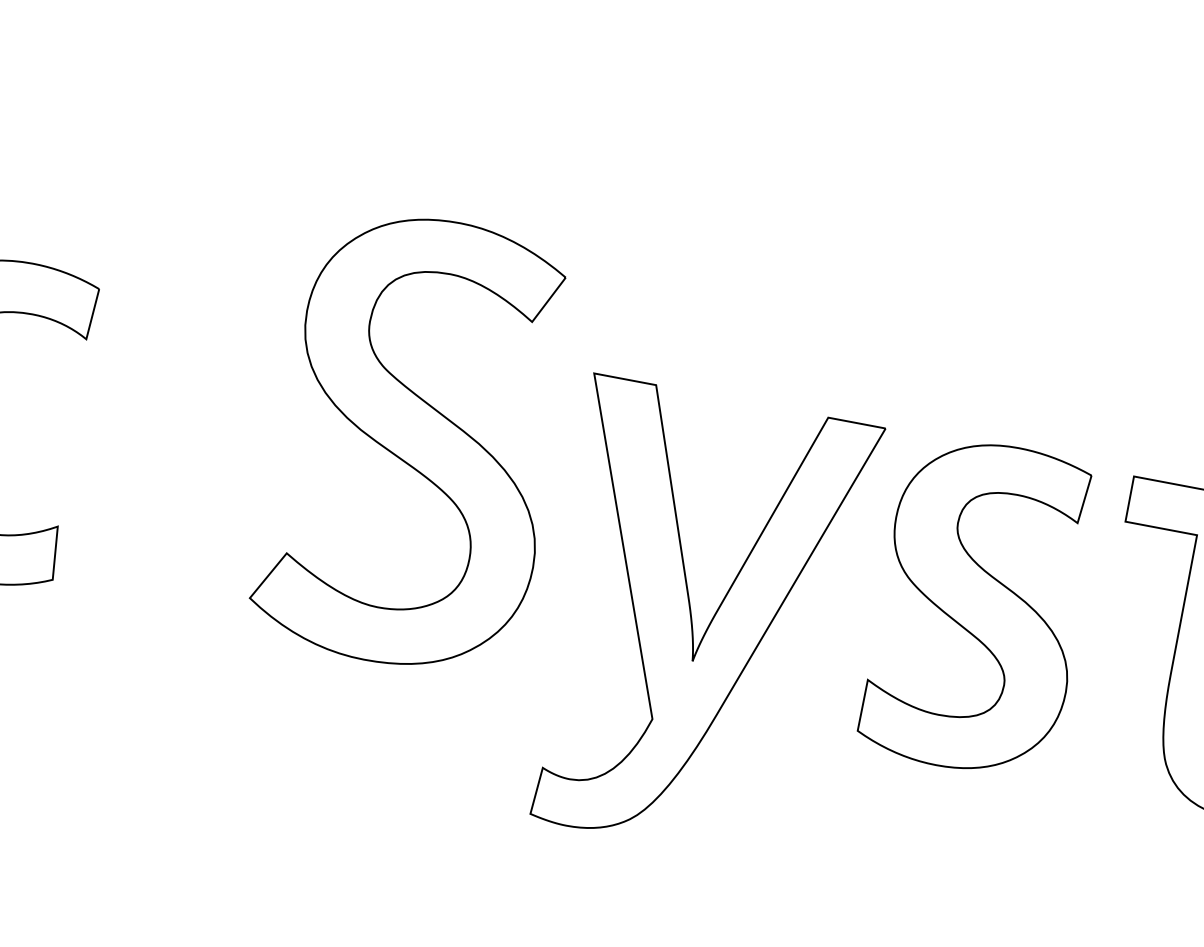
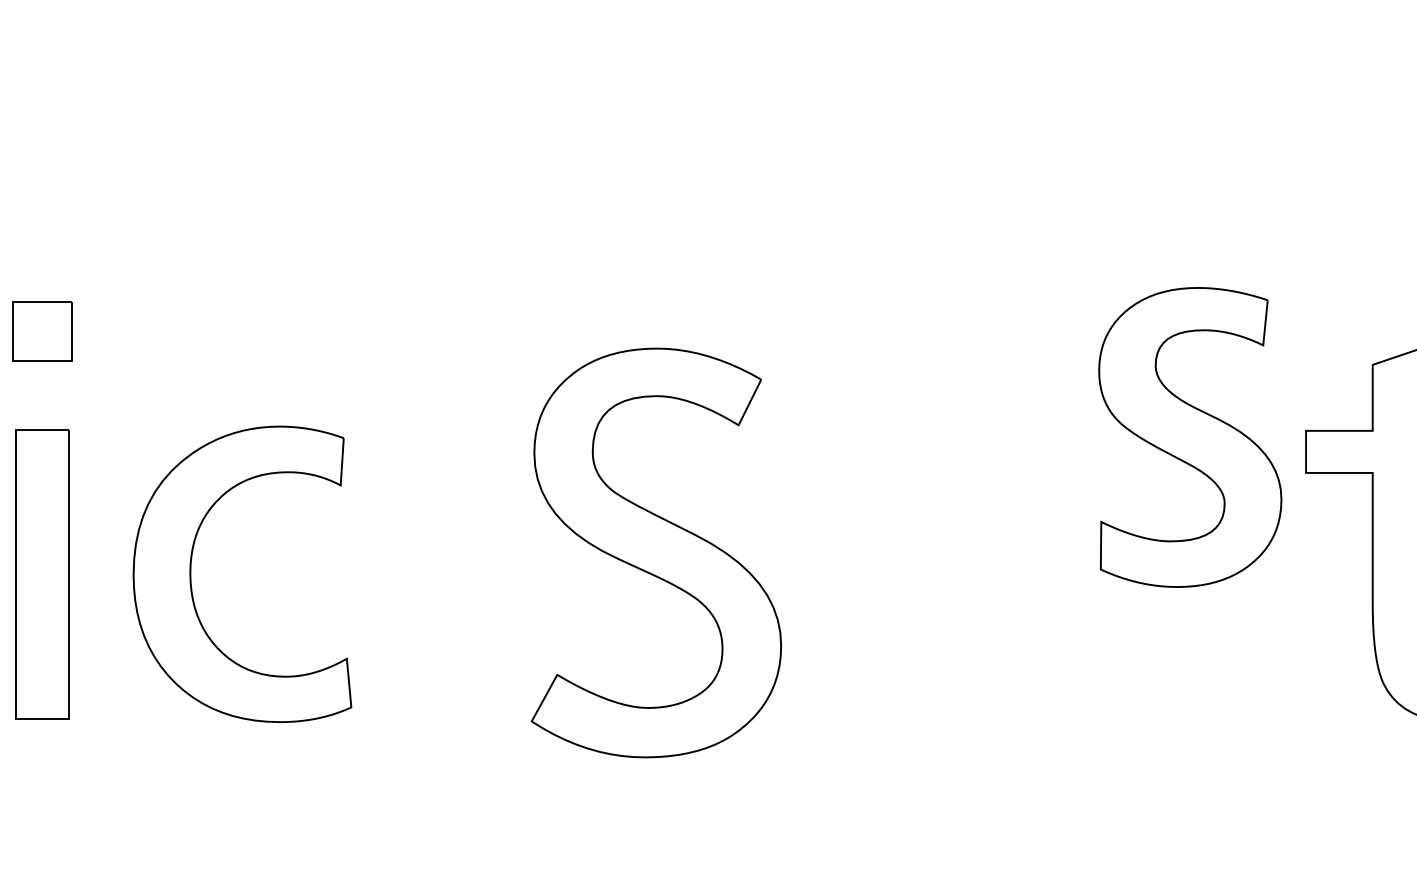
part: (418, 442) -> (656, 552), moved
part: (980, 607) -> (1190, 437), moved
part: (697, 621) -> (938, 635), removed

